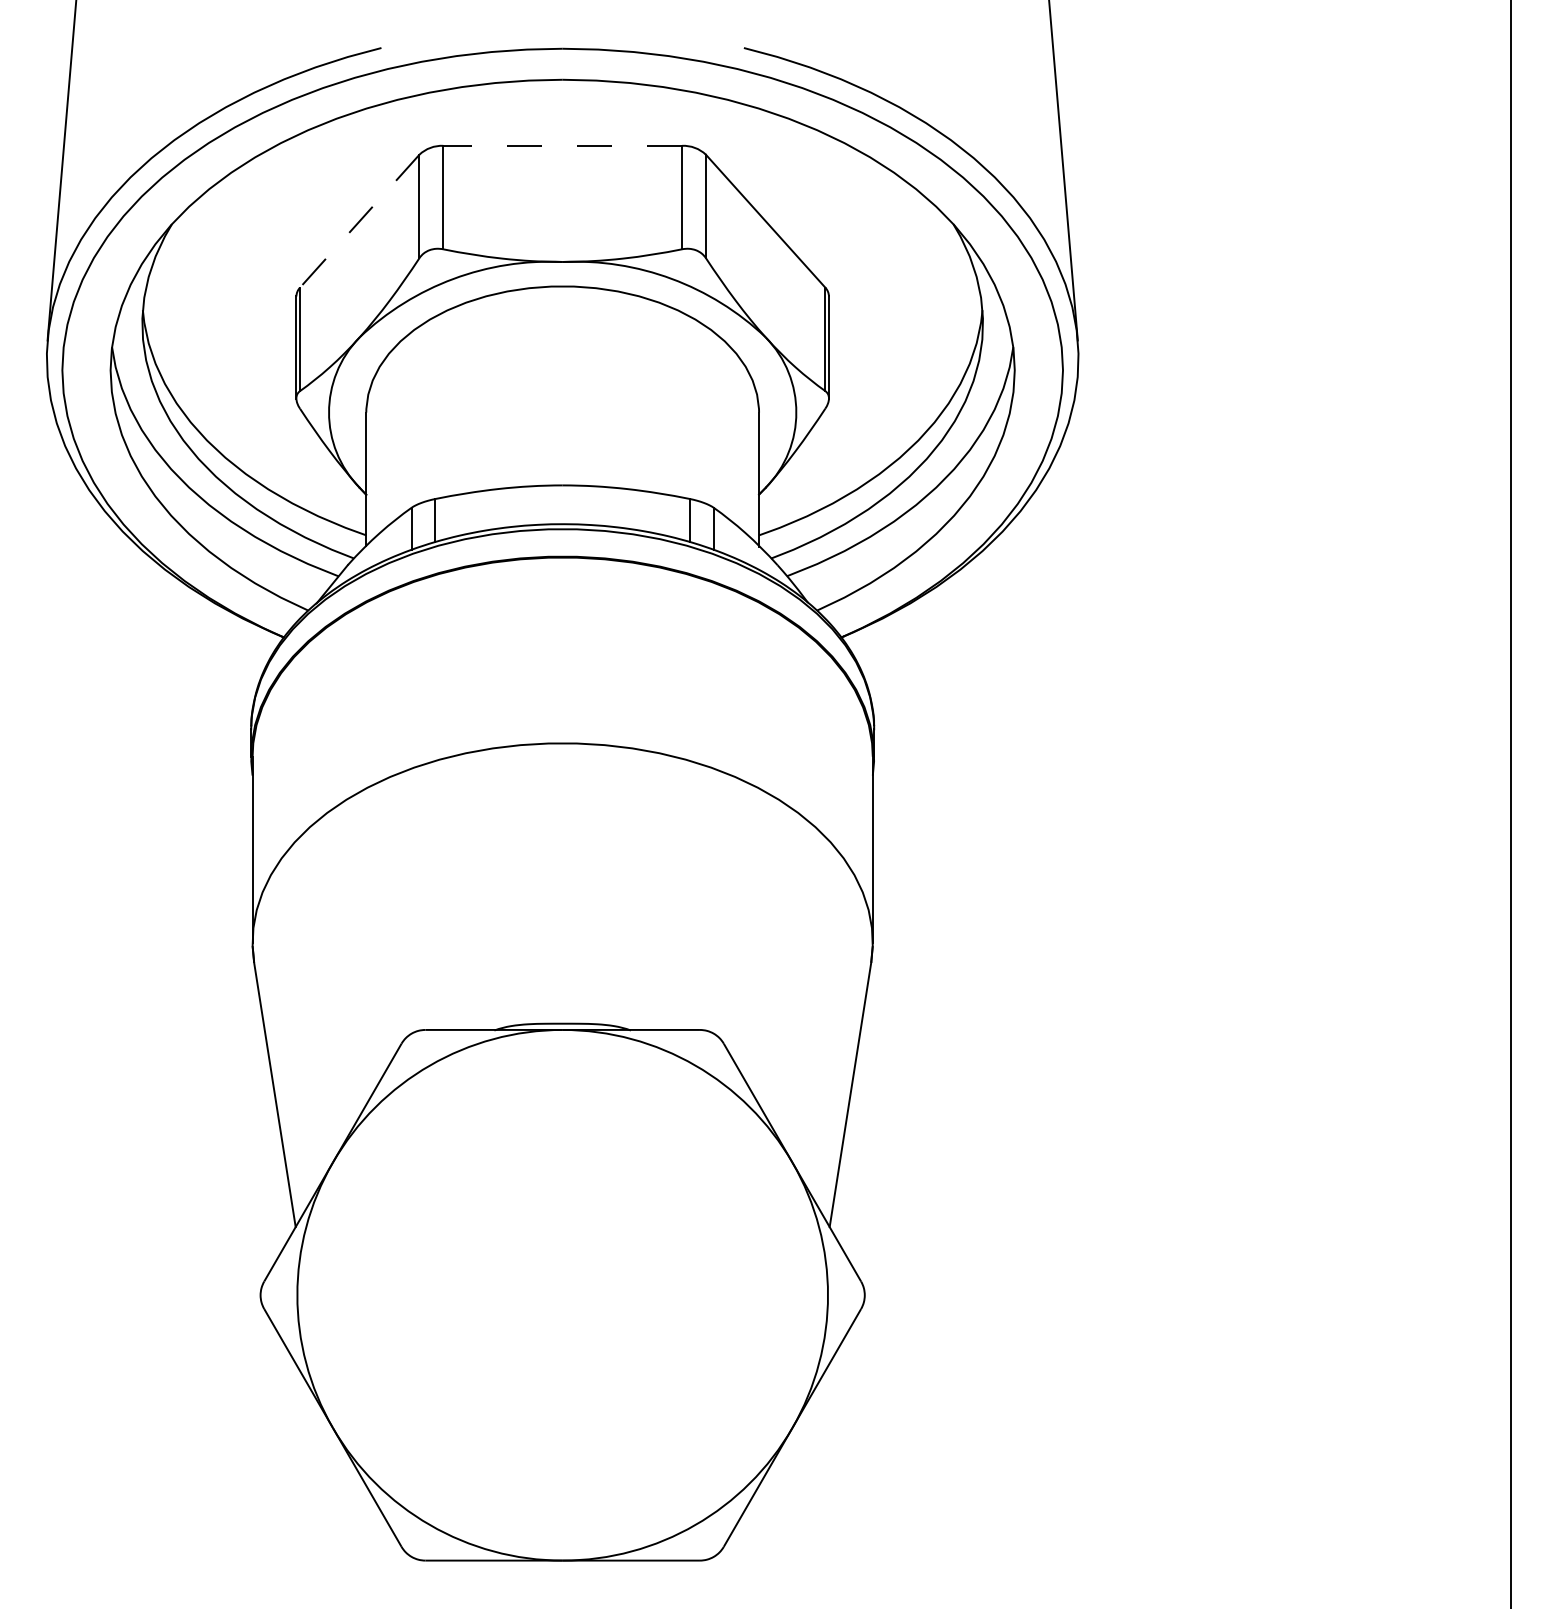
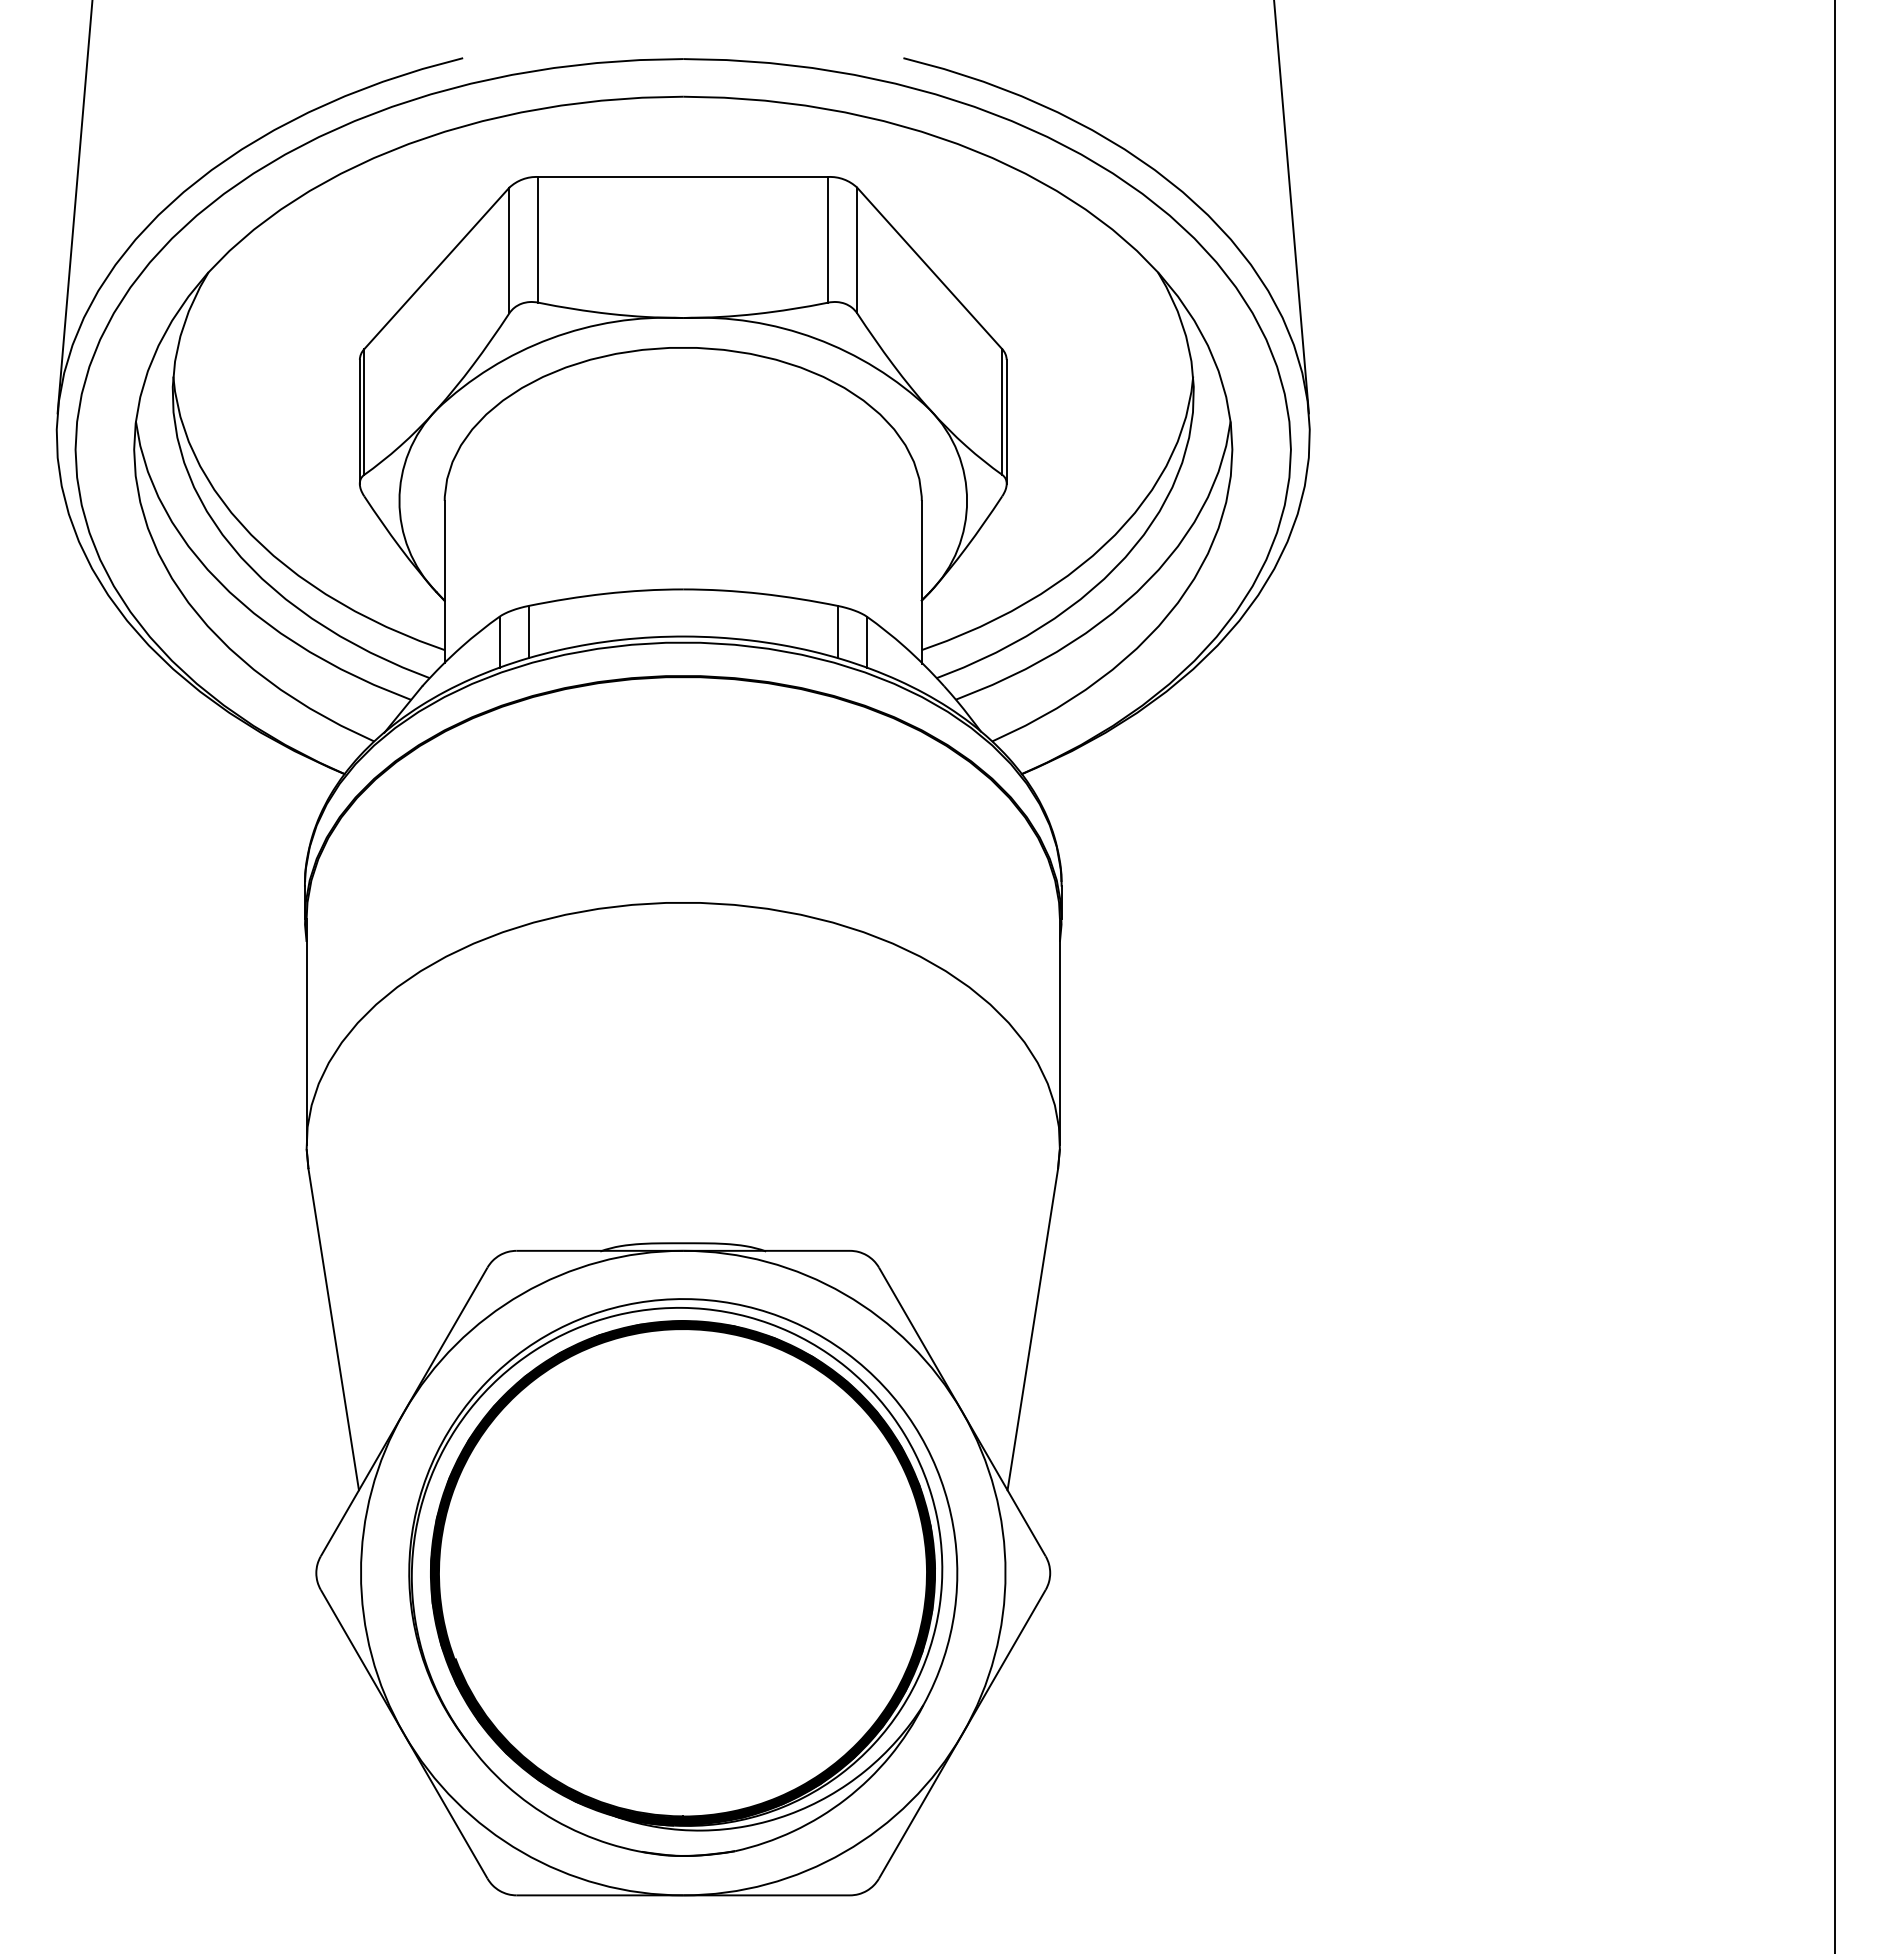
line: (562, 145) -> (683, 176), dashed -> solid
line: (359, 221) -> (436, 268), dashed -> solid
part: (562, 1298) -> (683, 1577), added

